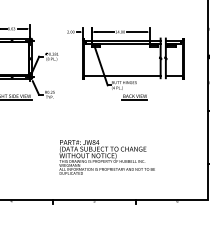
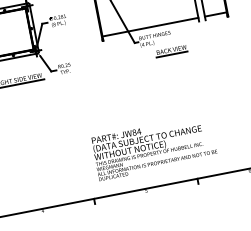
text: (106, 157) -> (153, 148), moved

